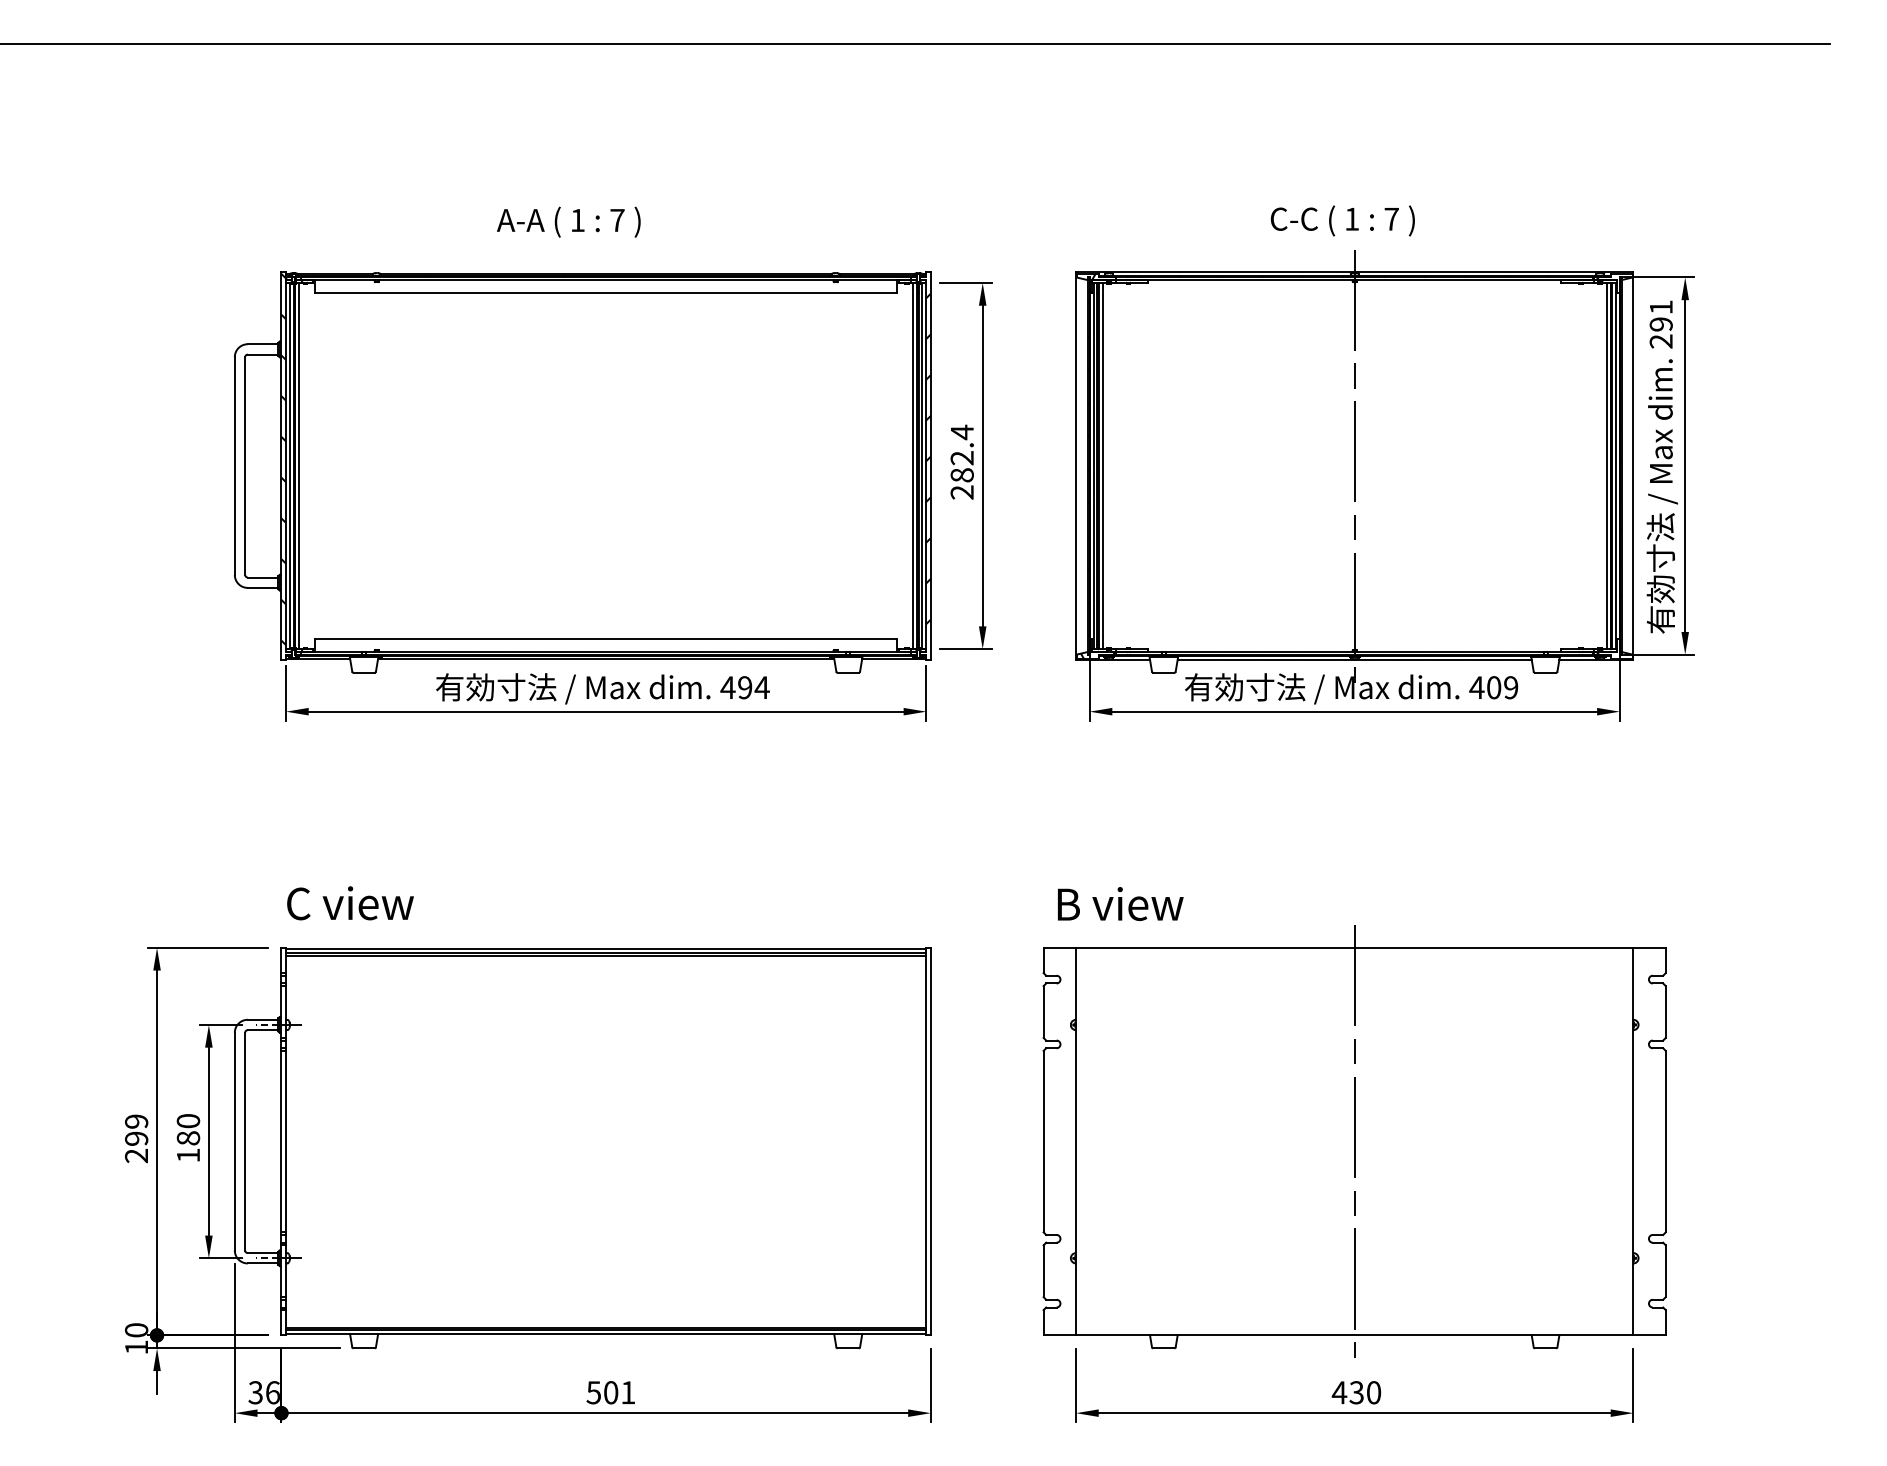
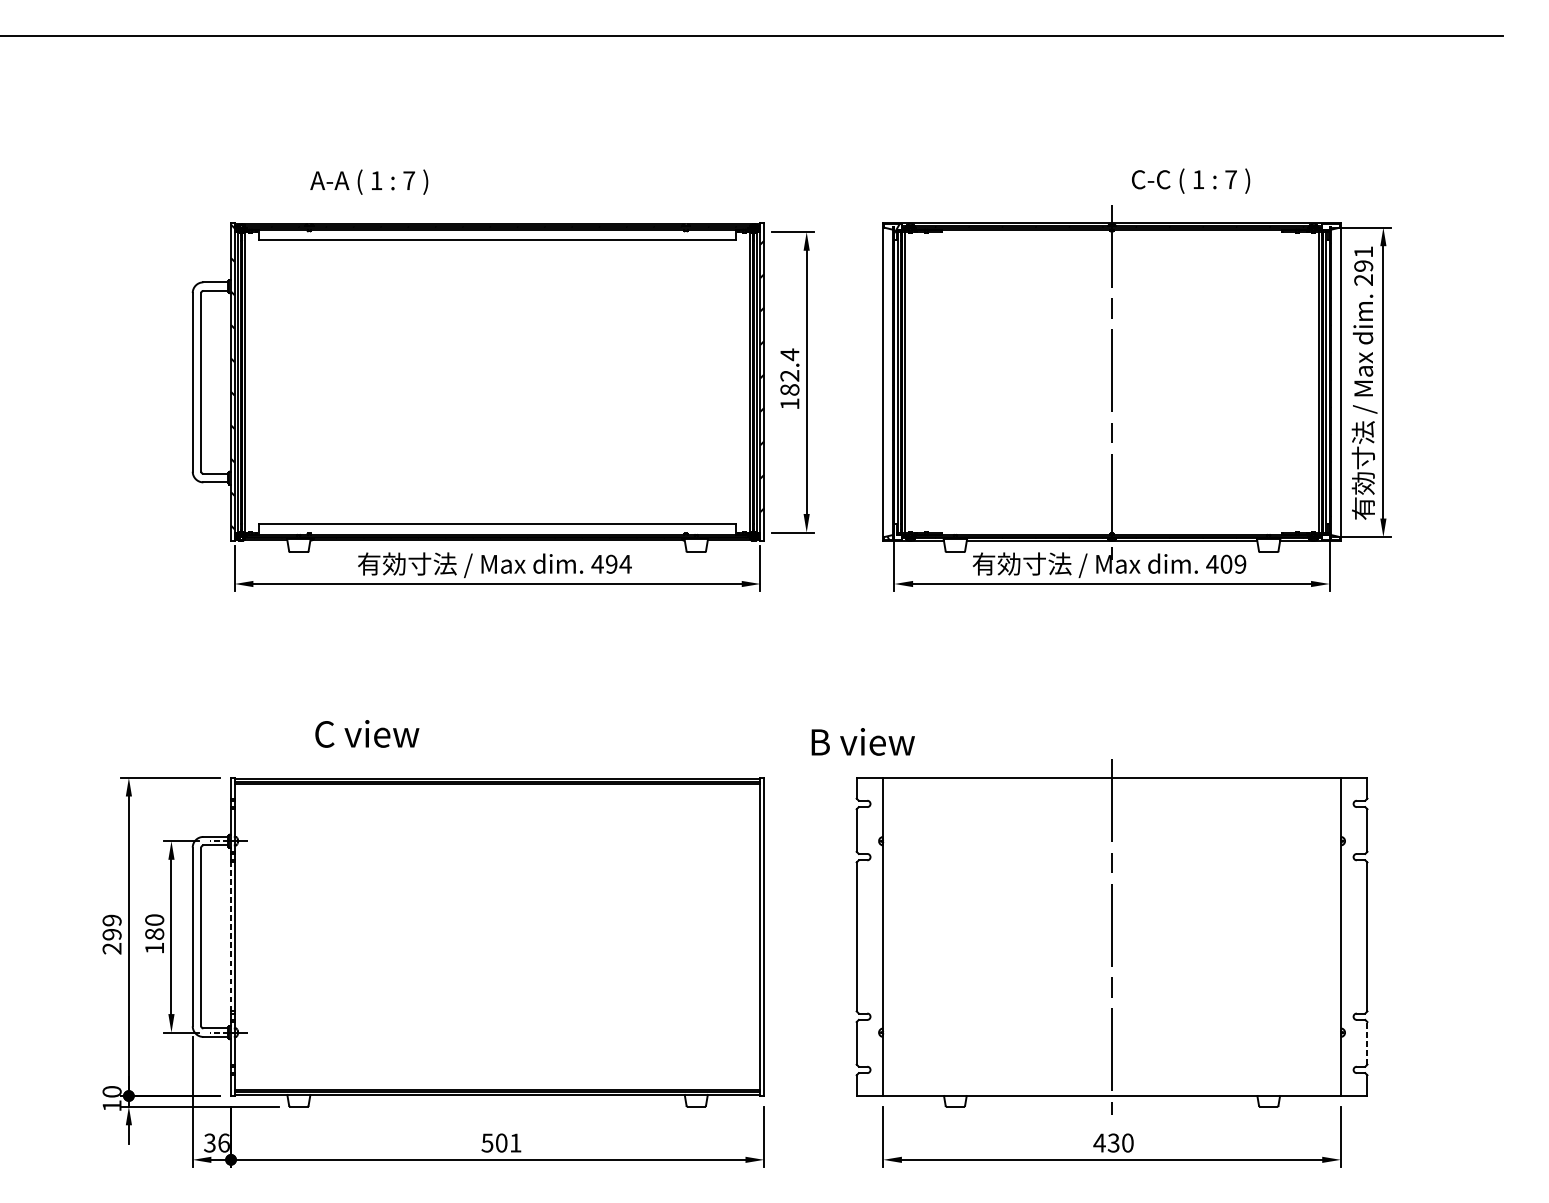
text: (1342, 220) -> (1190, 180), moved
text: (568, 221) -> (368, 181), moved
text: (961, 492) -> (789, 404), 282.4 -> 182.4
text: (350, 903) -> (367, 734), moved
text: (1120, 903) -> (863, 741), moved
line: (281, 1141) -> (231, 936), solid -> dashed
line: (1665, 1271) -> (1367, 1043), solid -> dashed

